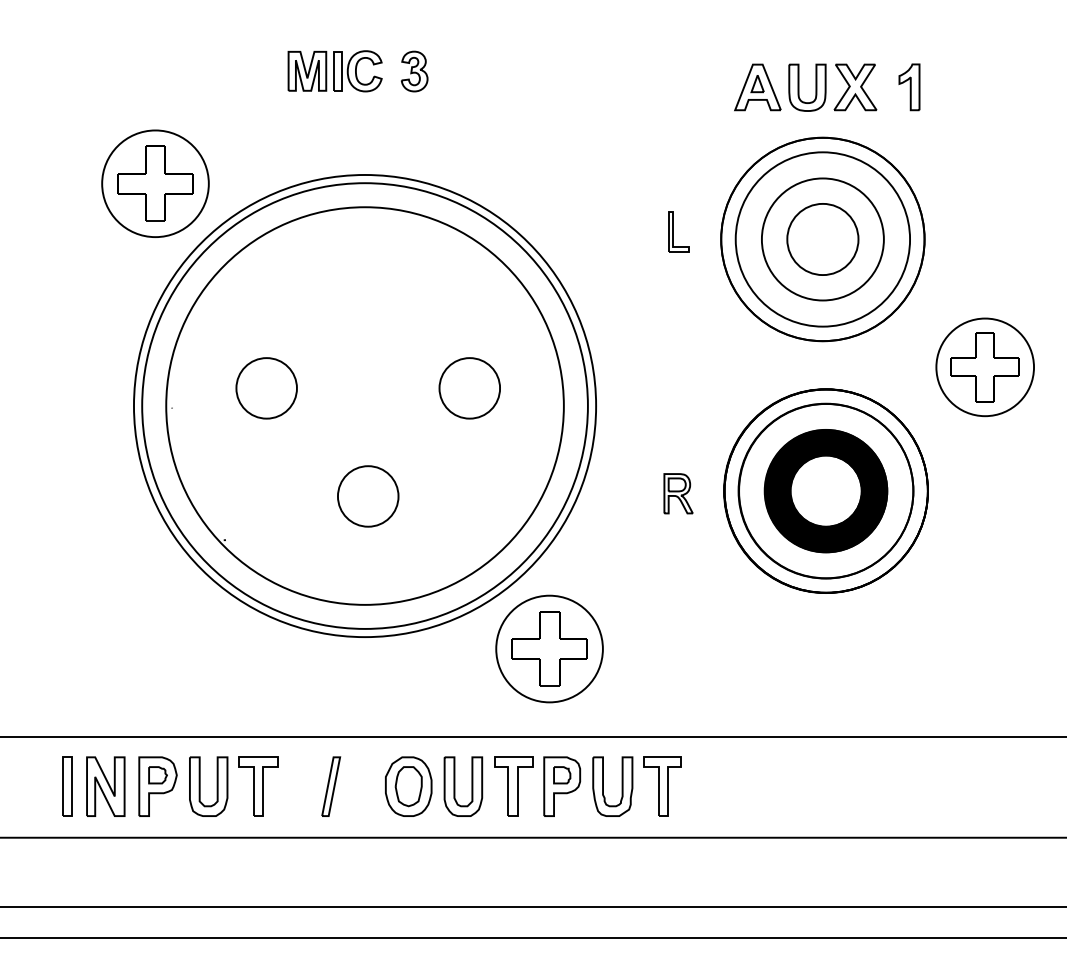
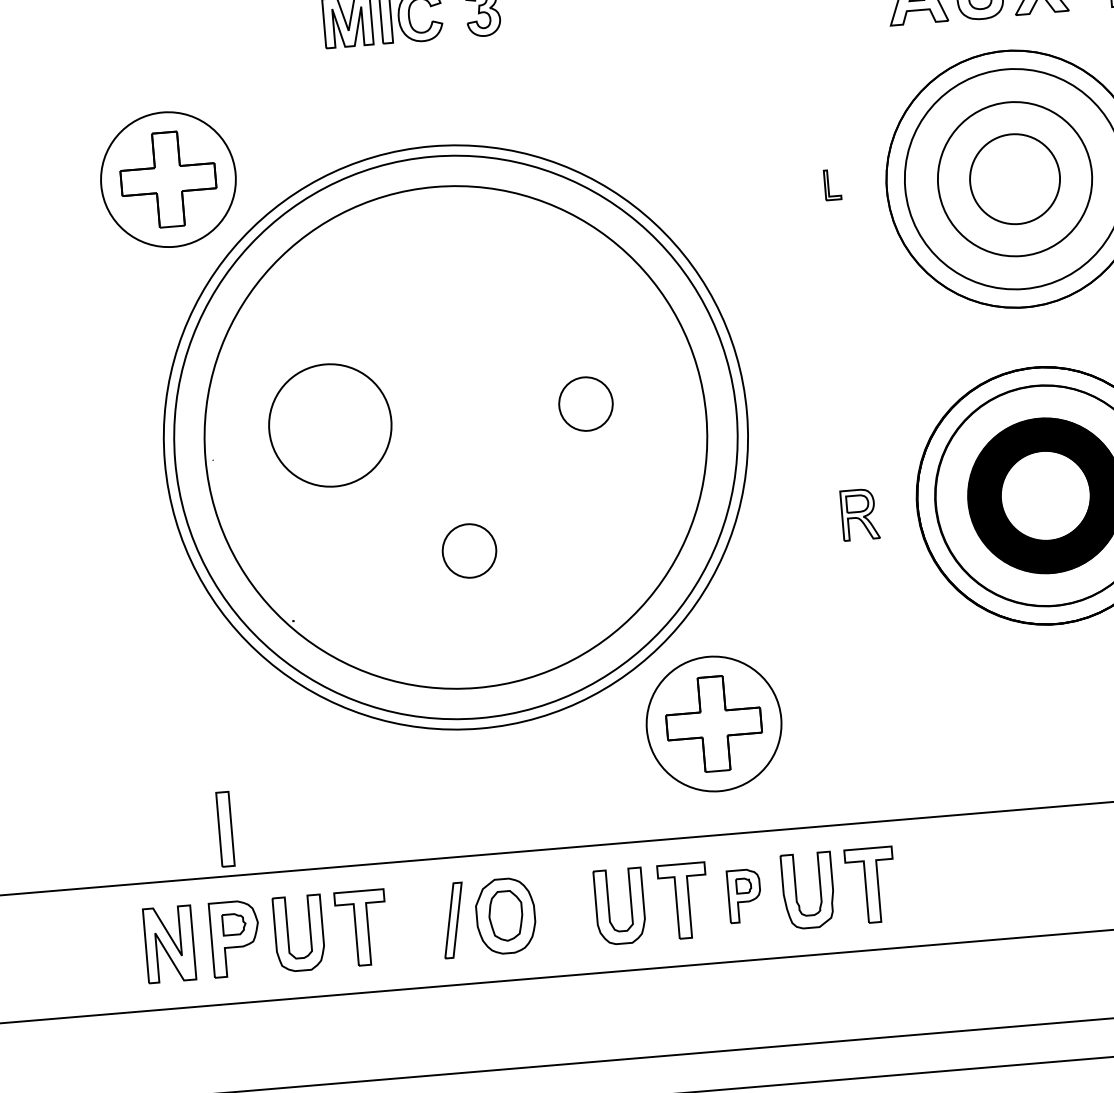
part: (678, 231) -> (832, 184), size x0.6
circle: (266, 388) -> (329, 425), size x1.6
circle: (469, 388) -> (585, 404), size x0.7
circle: (367, 496) -> (468, 551), size x0.7
part: (67, 786) -> (225, 829), moved
part: (408, 786) -> (505, 915), moved
part: (562, 786) -> (744, 895), size x0.7

